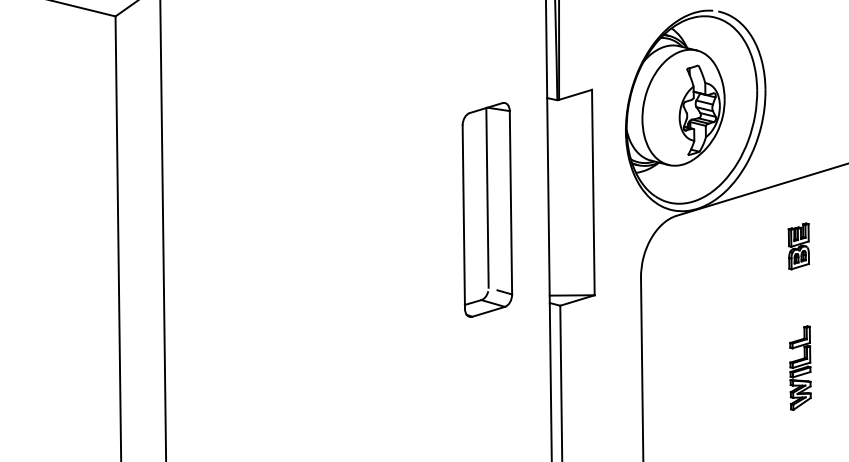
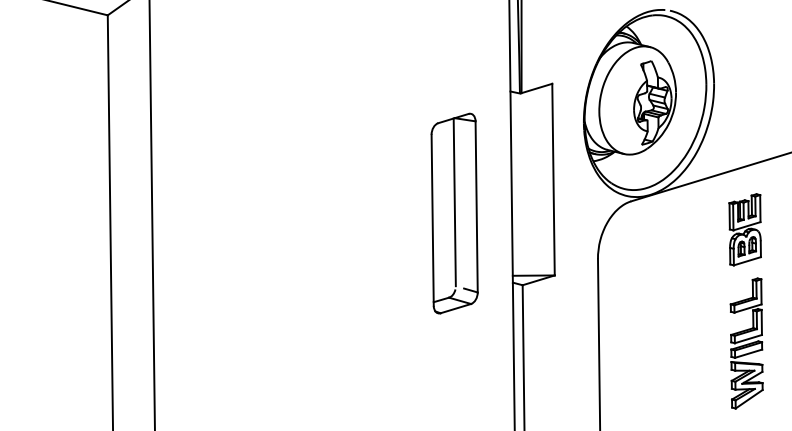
part: (487, 209) -> (454, 213), moved
part: (798, 246) -> (744, 229), size x1.67
part: (800, 367) -> (746, 342), size x1.67

